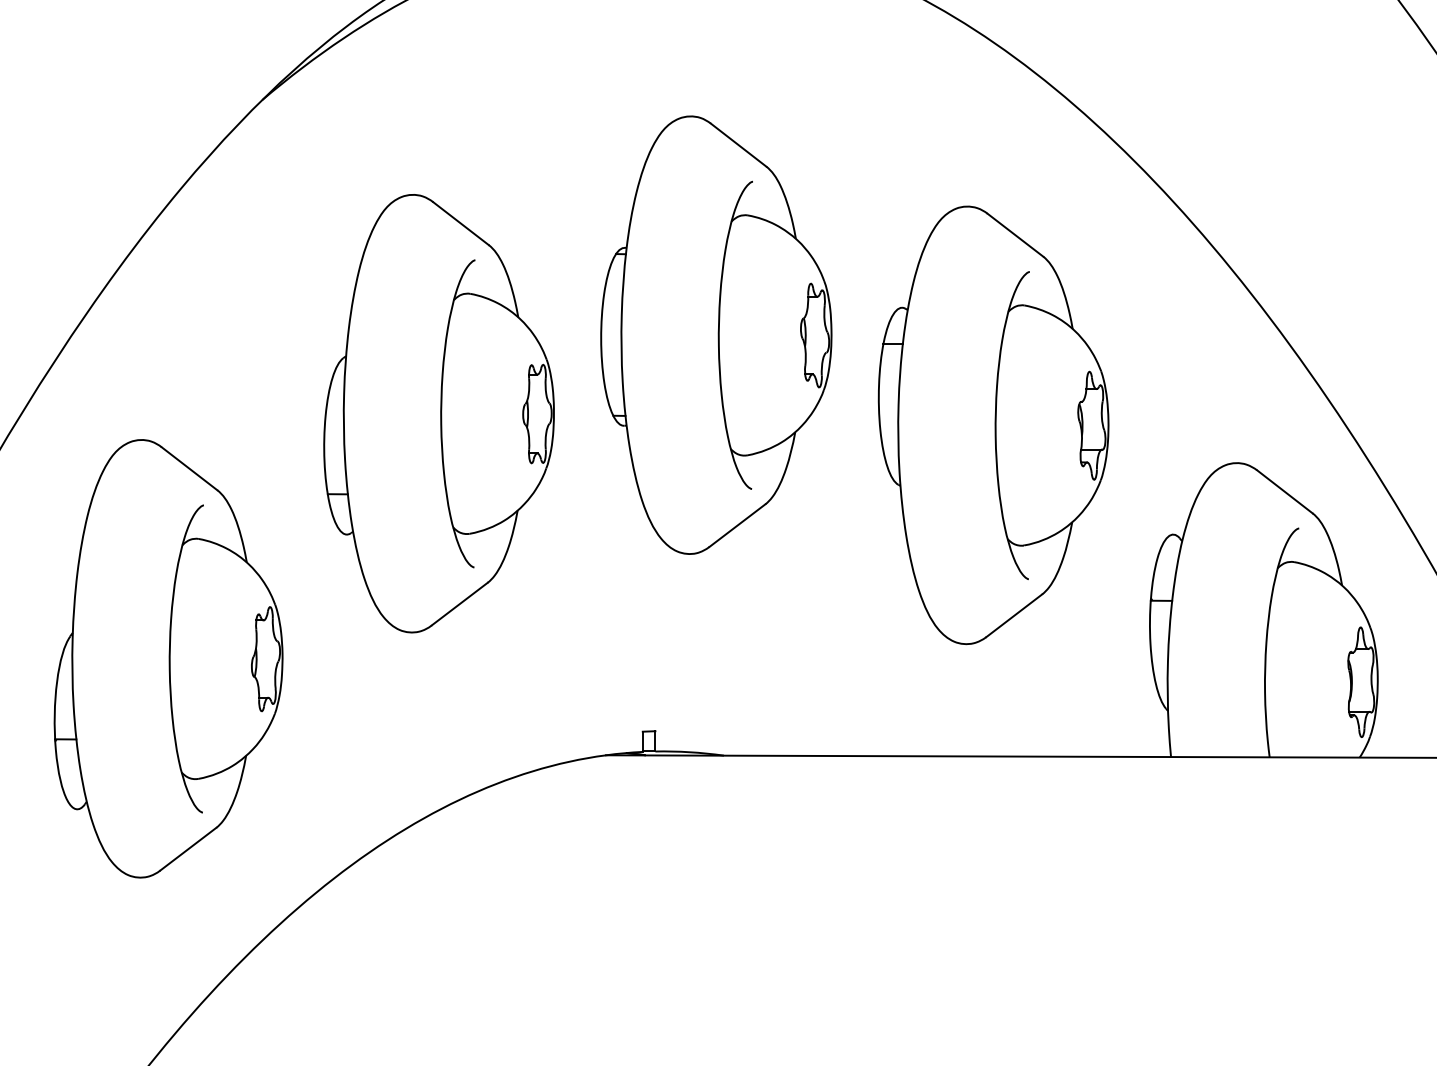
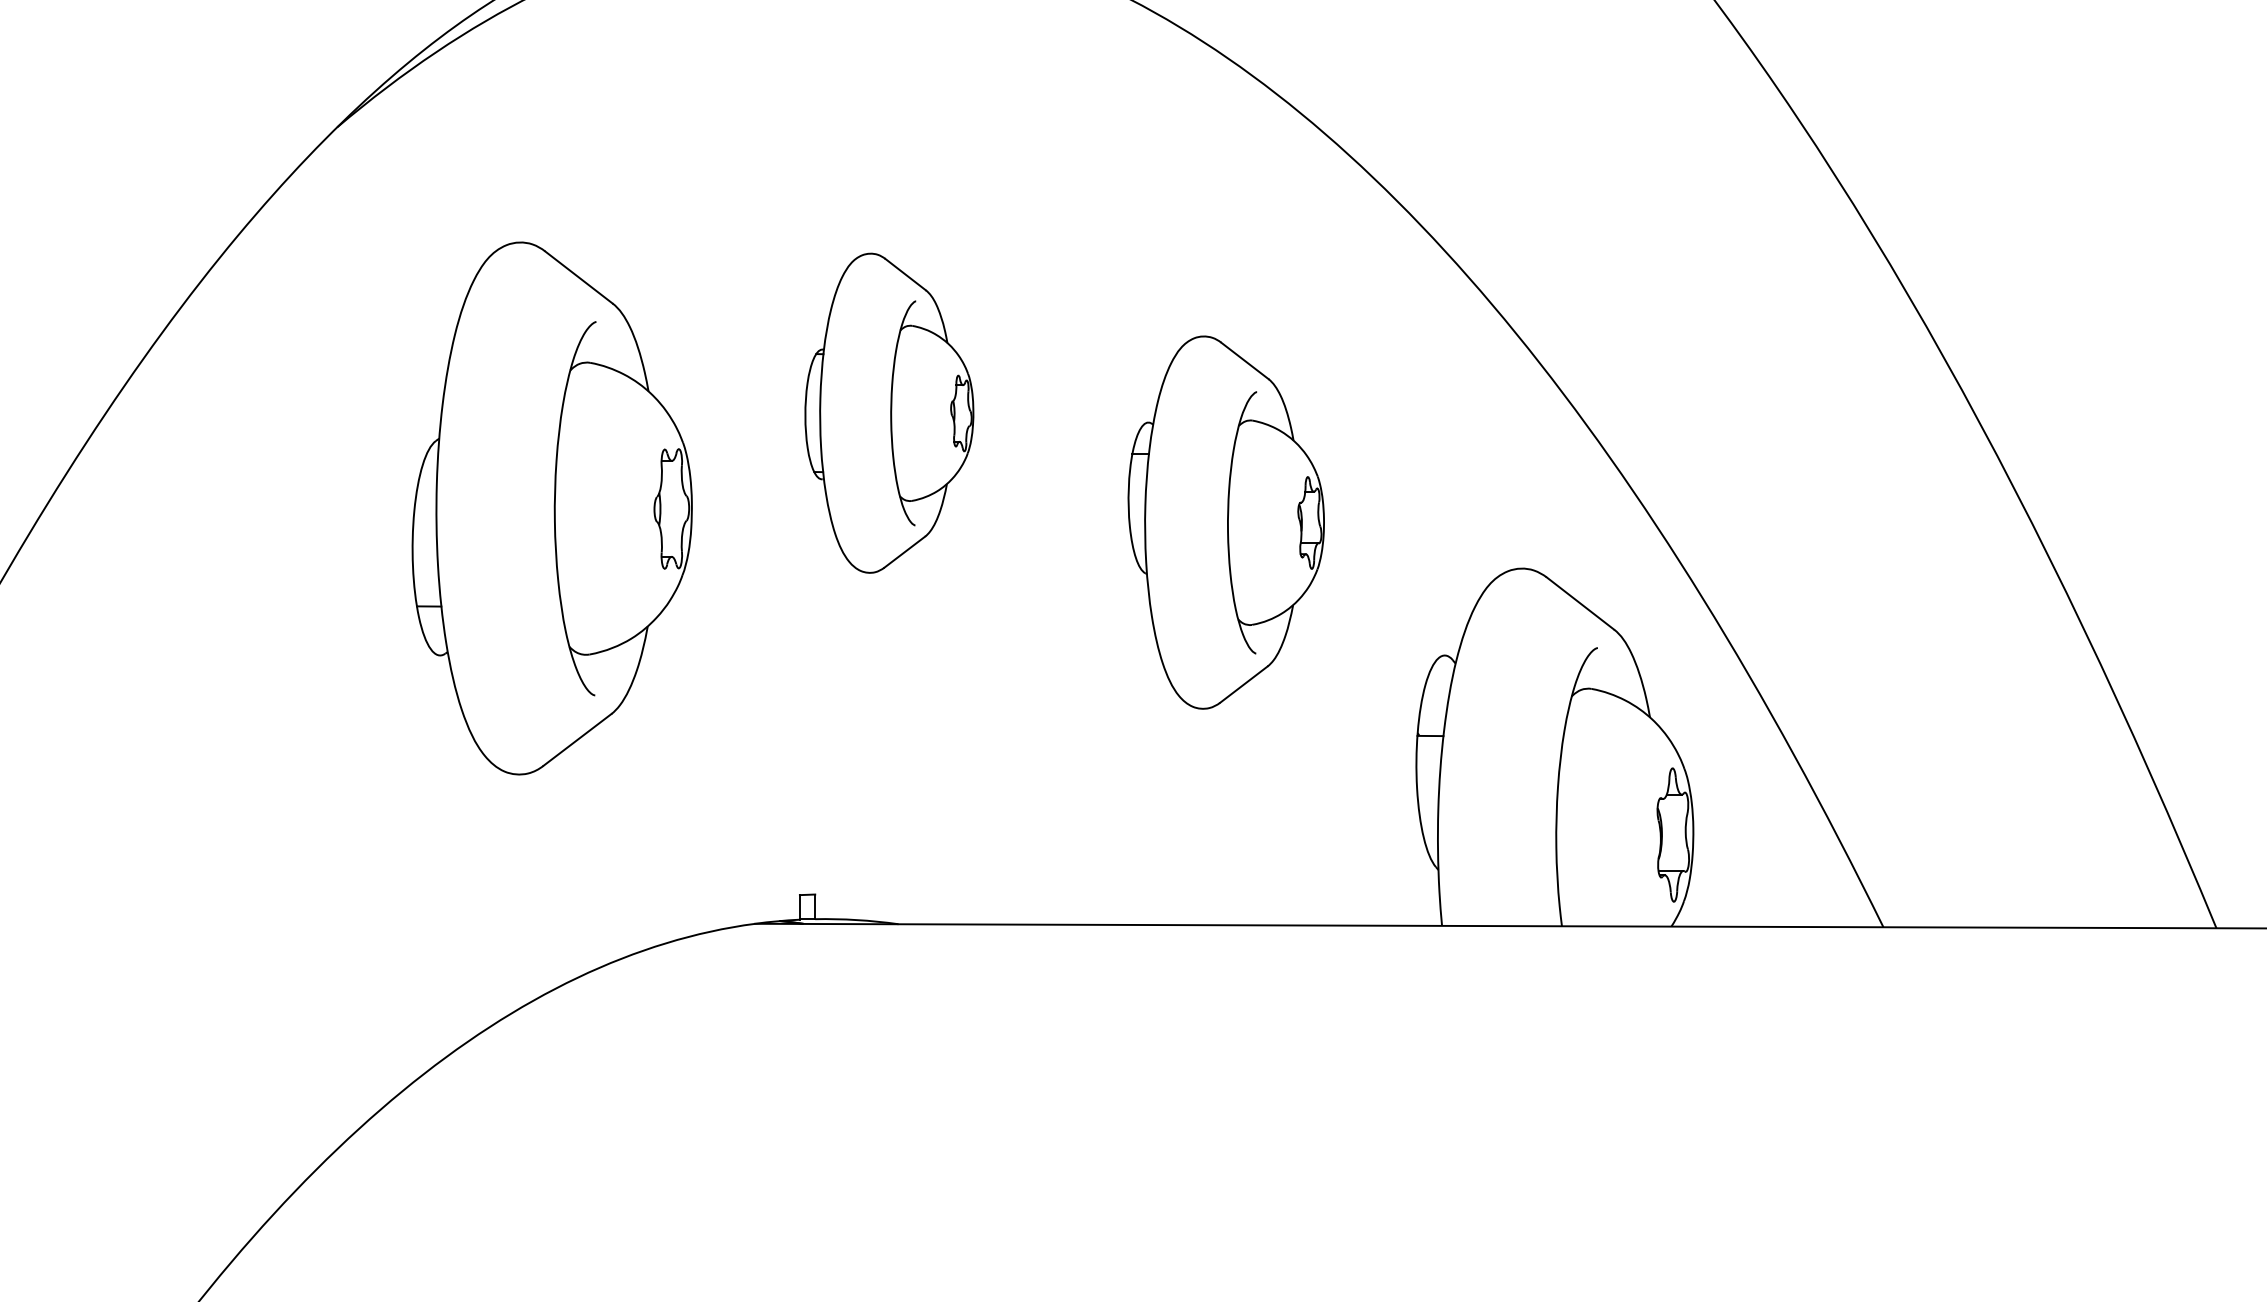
part: (716, 335) -> (889, 413), size x0.6
part: (992, 425) -> (1225, 522), size x0.7
part: (168, 658) -> (223, 806), removed

